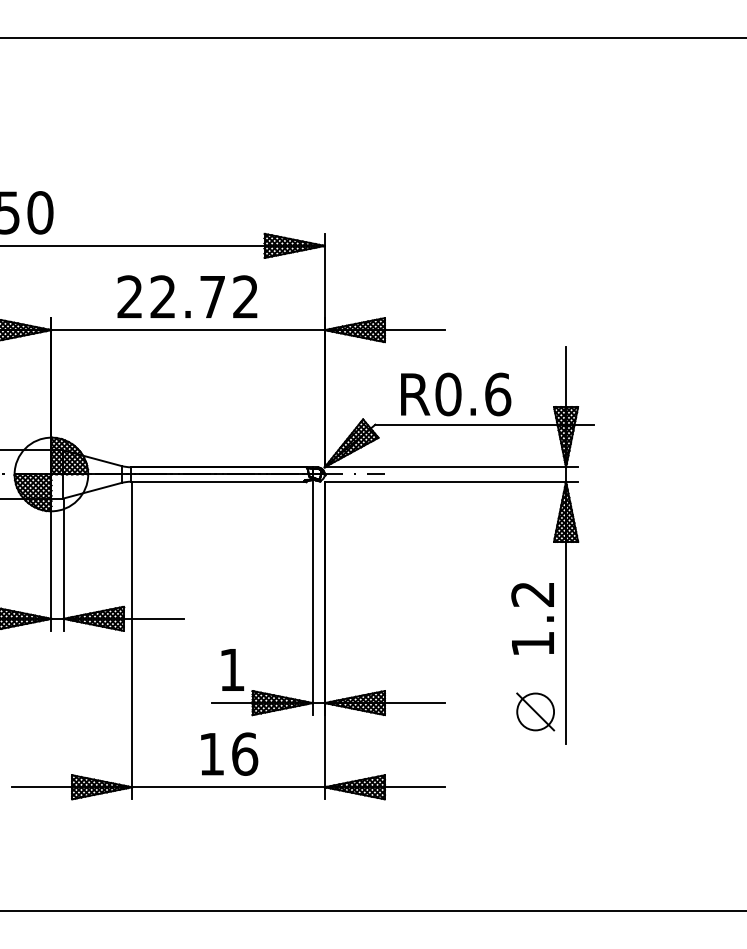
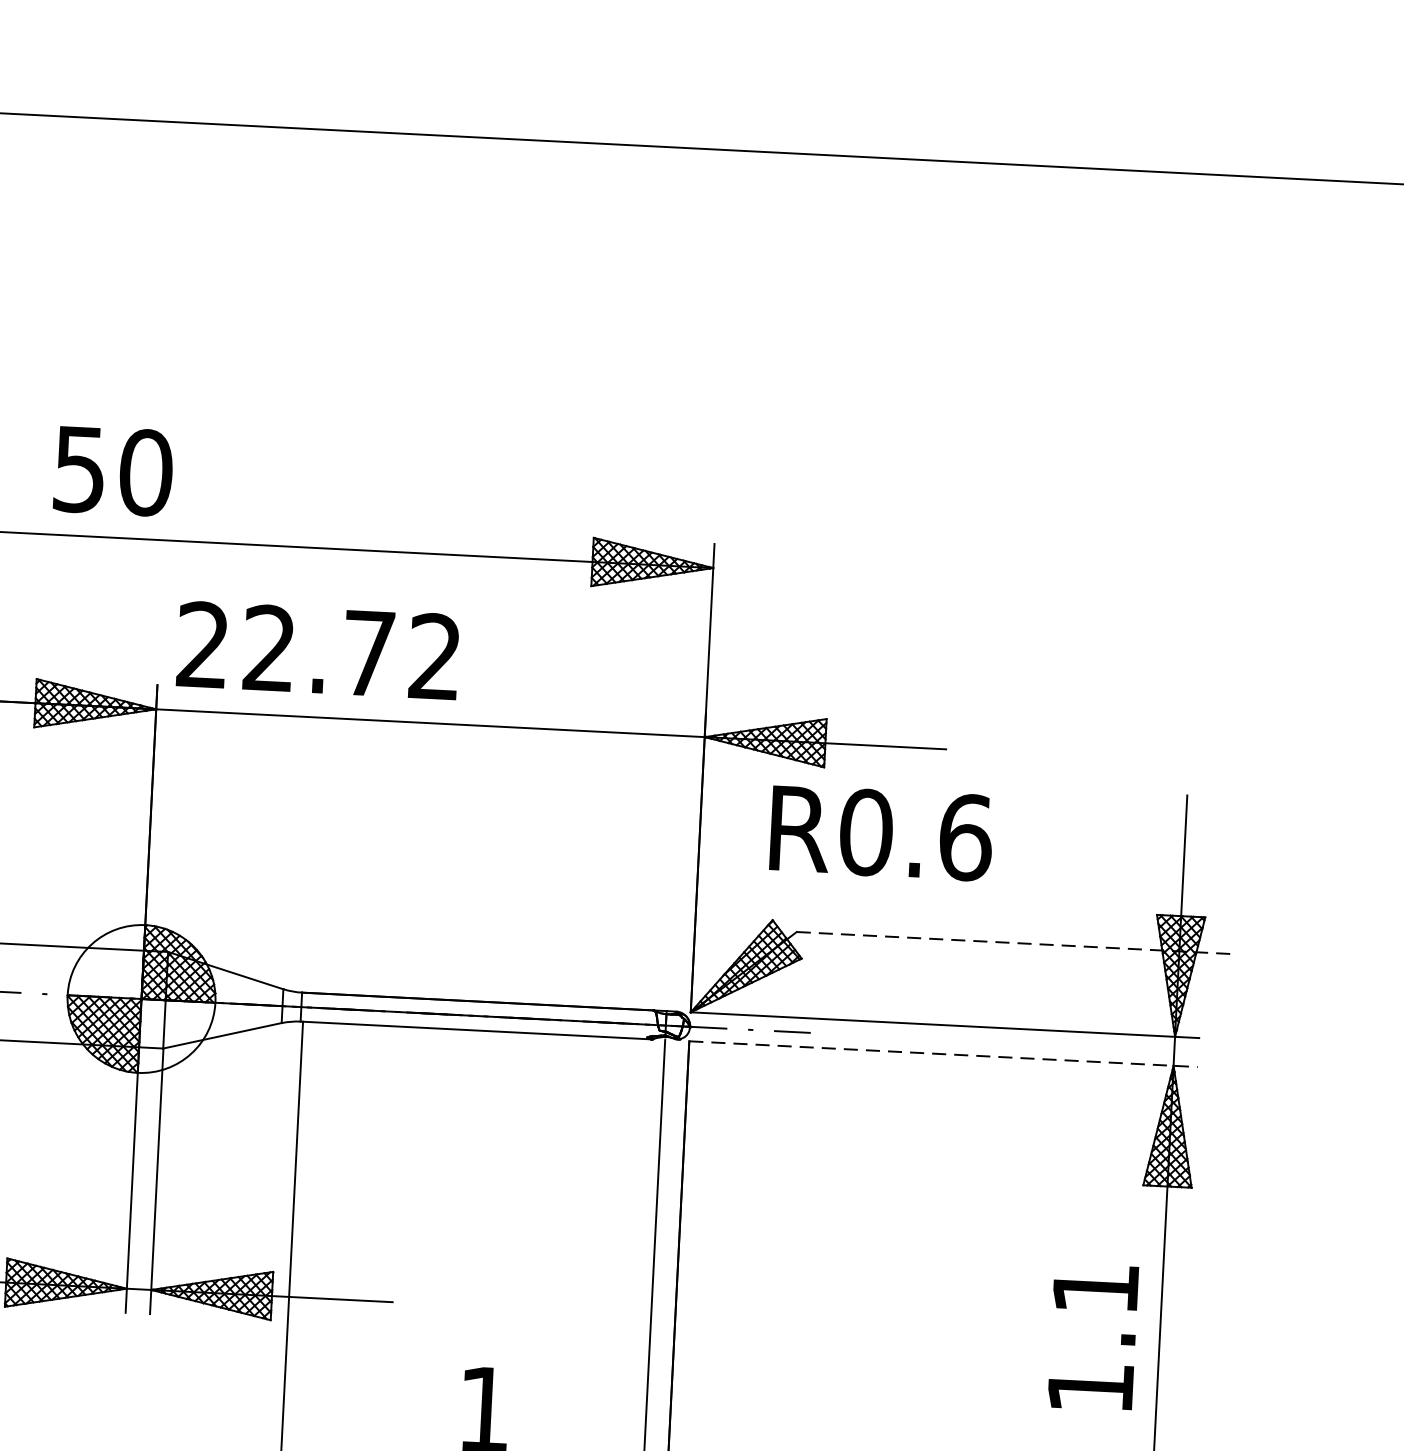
text: (187, 296) -> (318, 649), moved
text: (456, 394) -> (882, 833), moved
line: (485, 424) -> (1017, 942), solid -> dashed
line: (451, 481) -> (943, 1053), solid -> dashed
text: (532, 594) -> (1094, 1288), 1.2 -> 1.1

